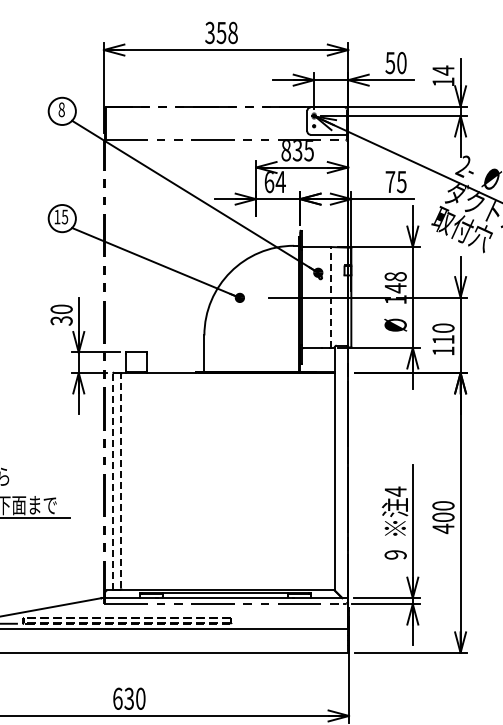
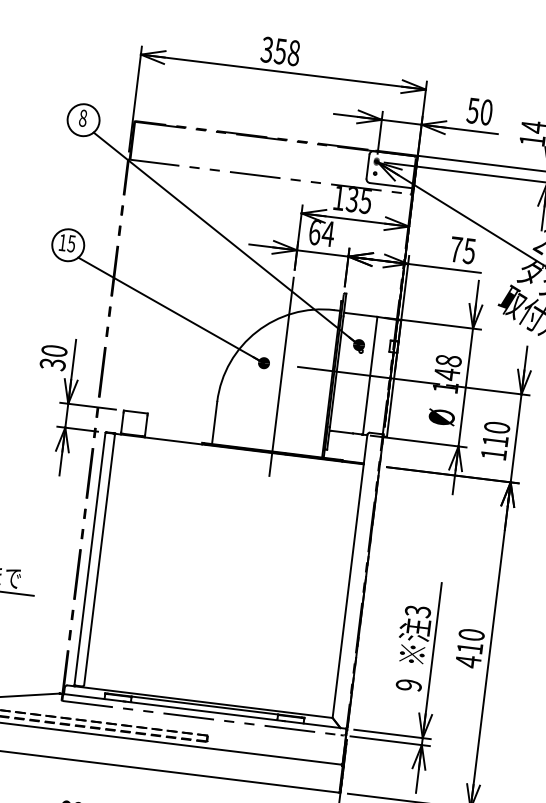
text: (285, 151) -> (338, 198), 835 -> 135
line: (330, 297) -> (369, 375), dashed -> solid
line: (256, 307) -> (282, 376), added
line: (121, 480) -> (99, 559), dashed -> solid
line: (113, 481) -> (90, 559), dashed -> solid
text: (395, 491) -> (417, 611), 4 -> 3
text: (443, 516) -> (470, 647), 400 -> 410

